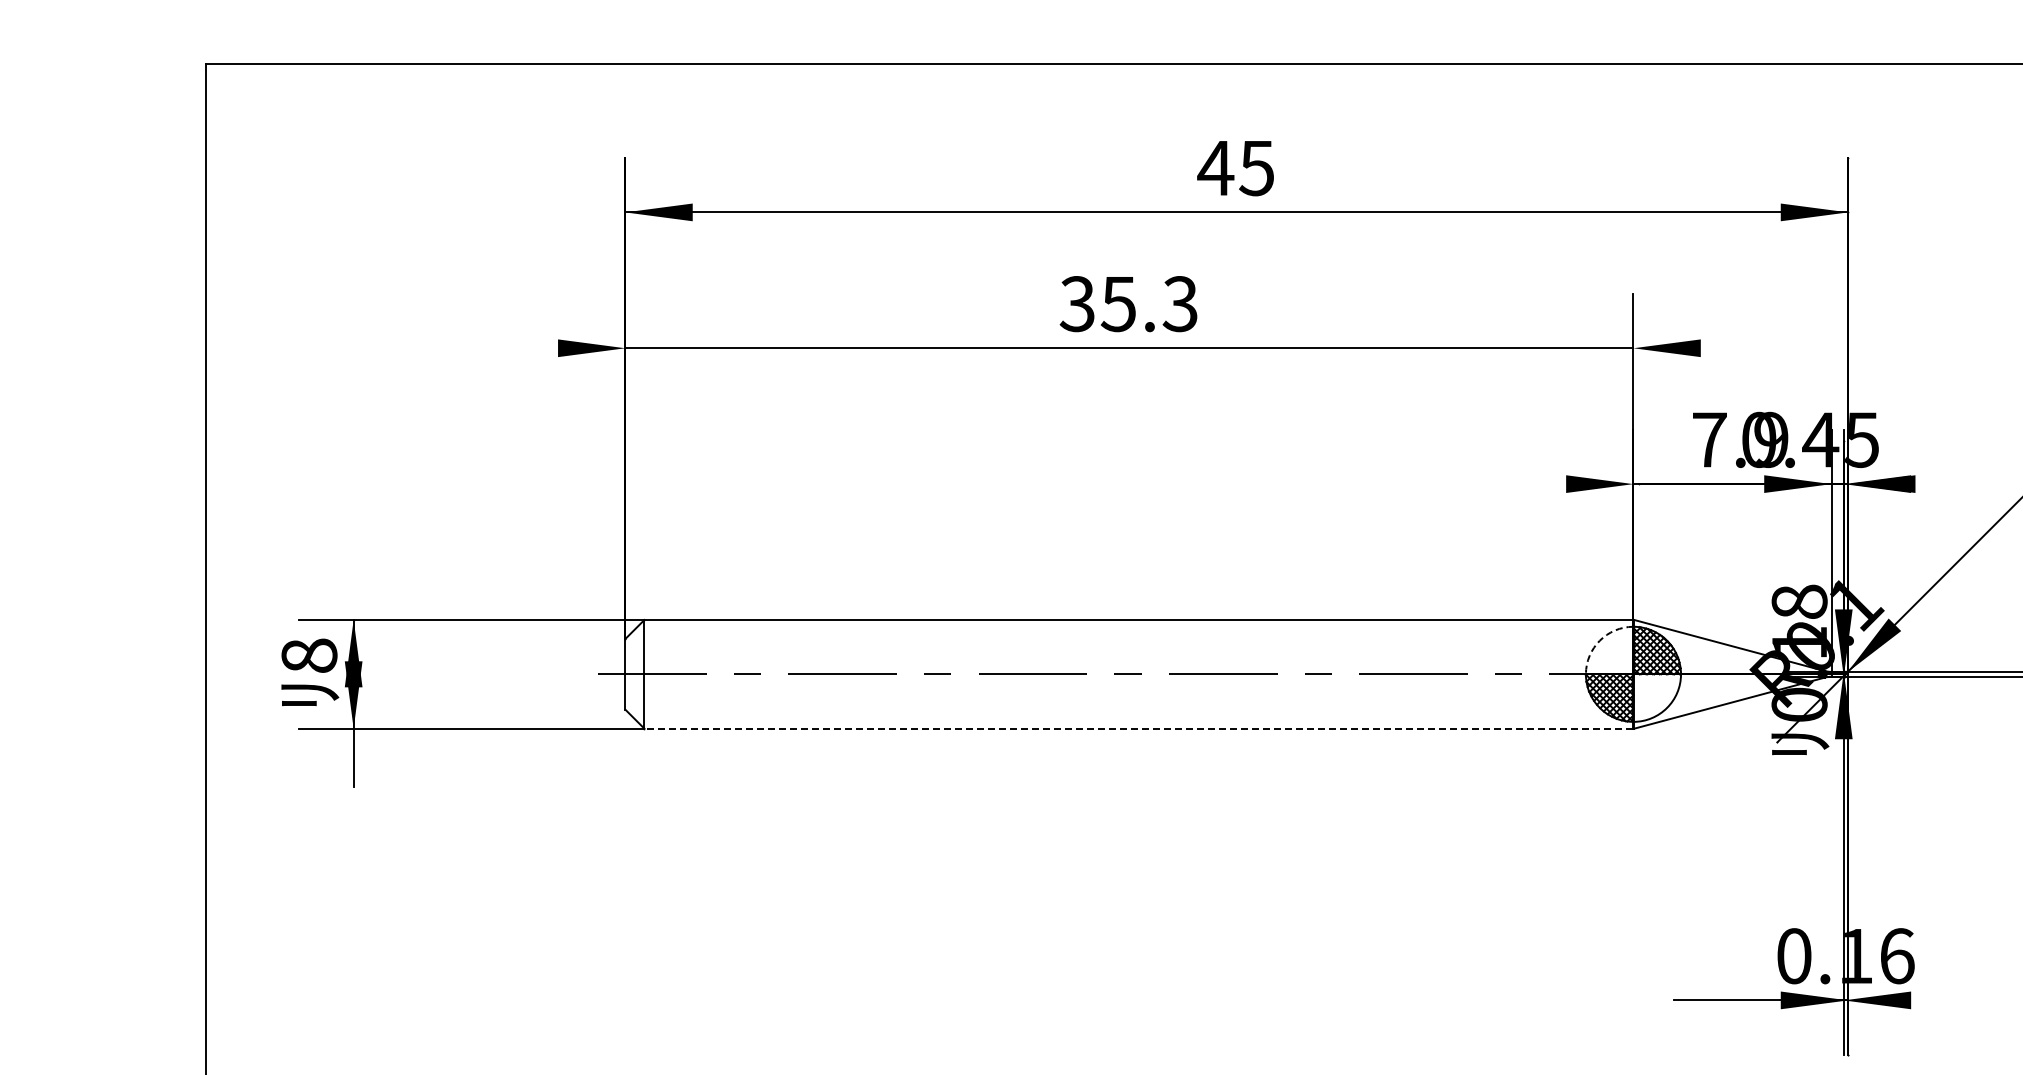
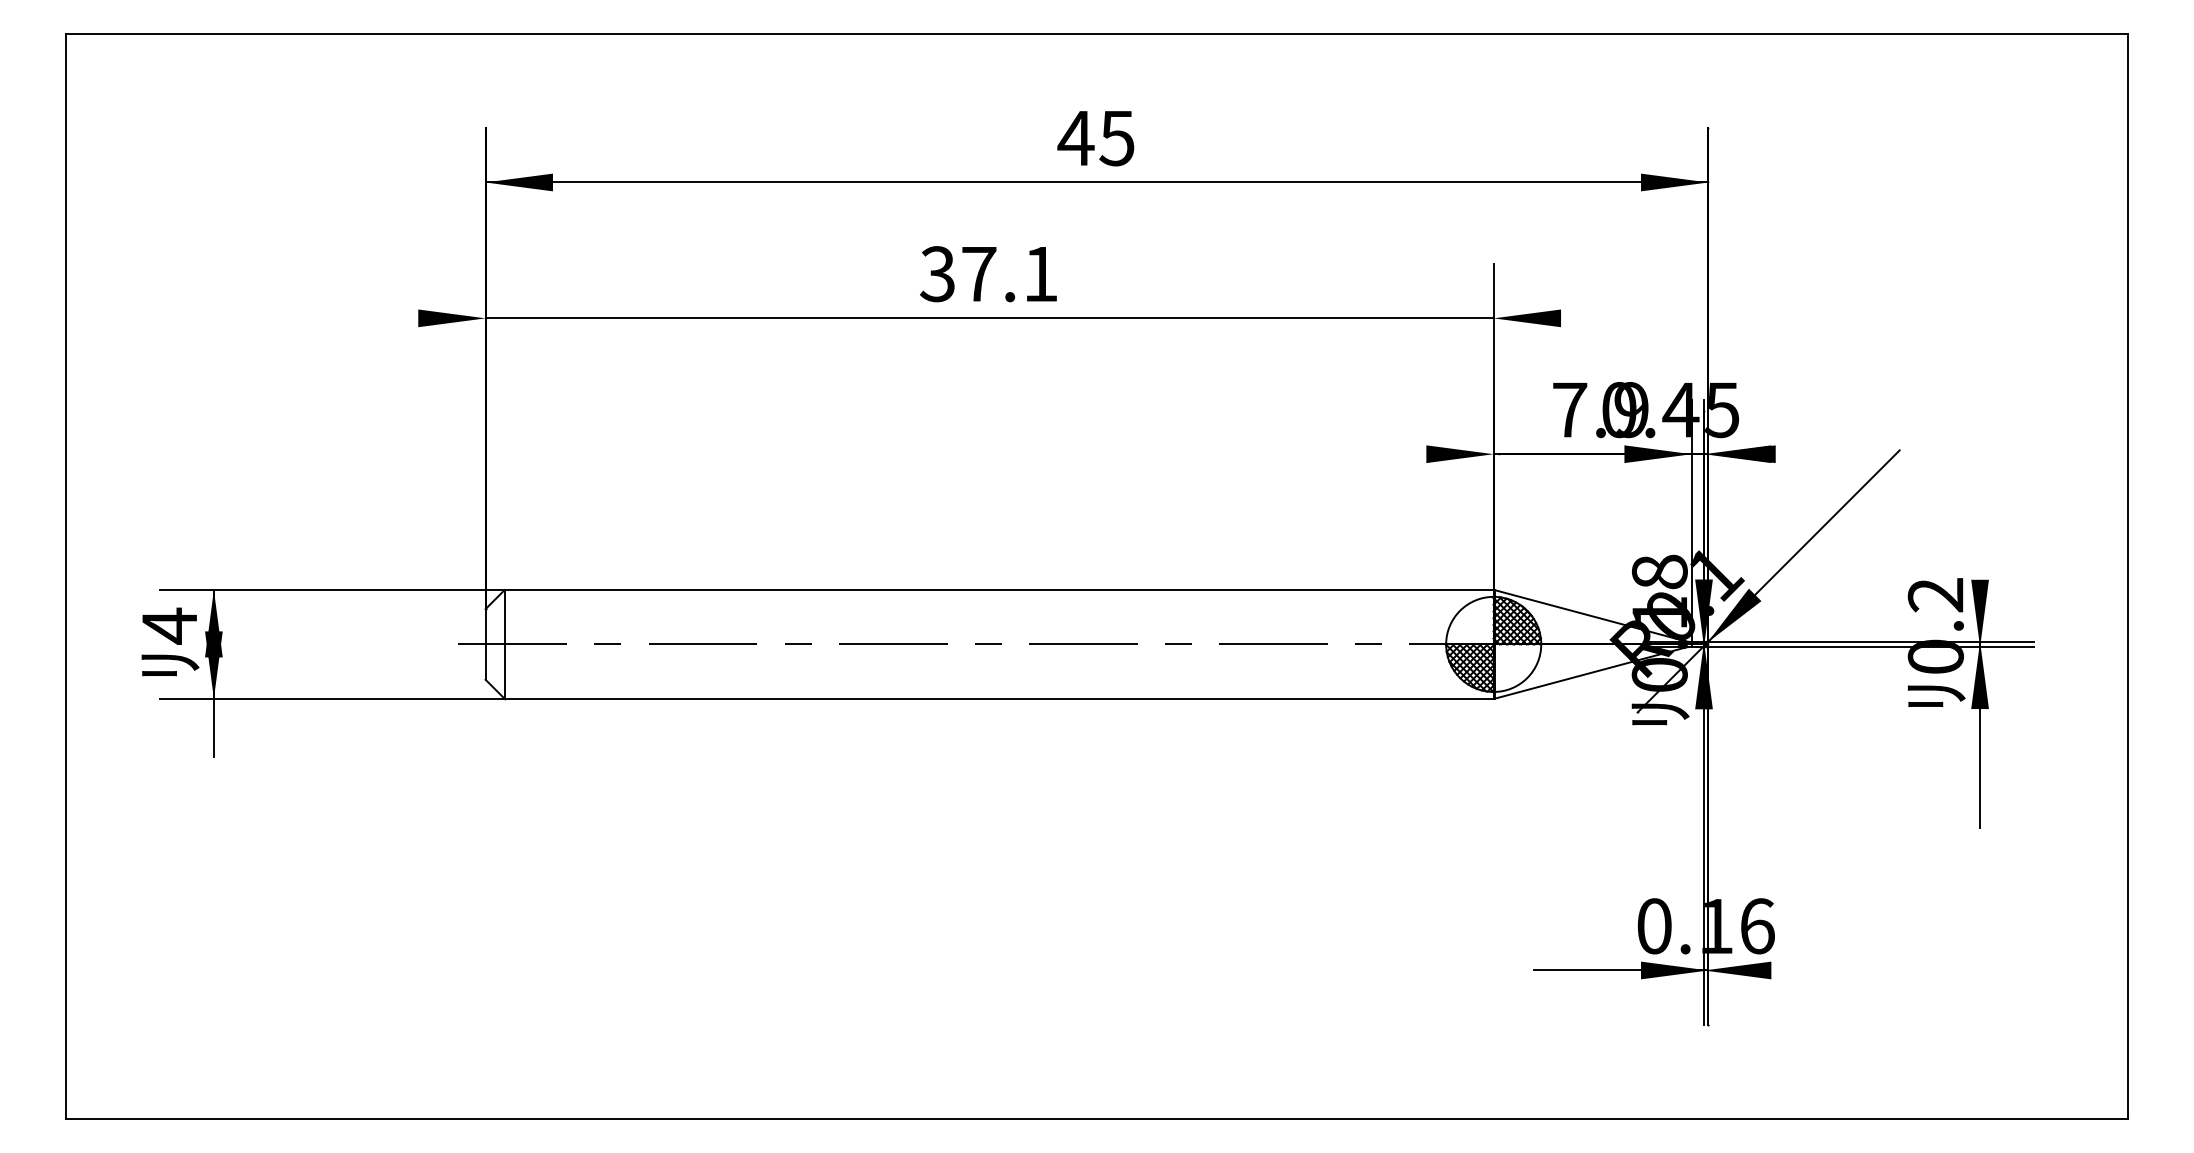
text: (1149, 304) -> (1009, 274), 35.3 -> 37.1
arc: (1600, 640) -> (1460, 610), dashed -> solid
text: (309, 655) -> (169, 625), 8 -> 4
line: (1139, 728) -> (999, 698), dashed -> solid

